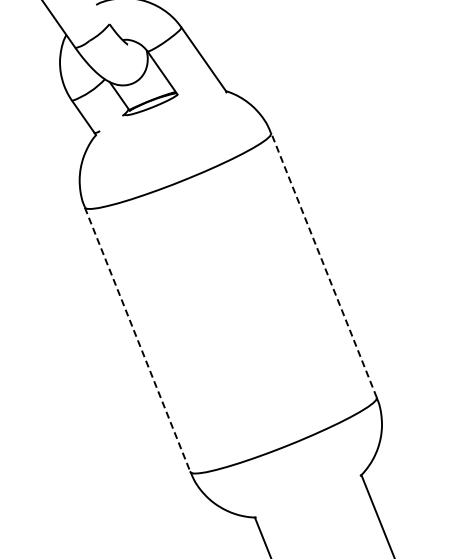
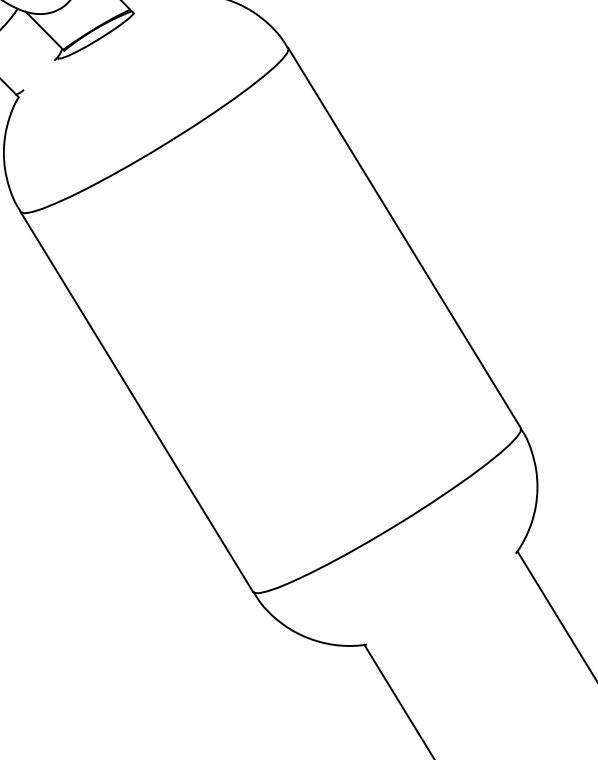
line: (323, 264) -> (403, 236), dashed -> solid
line: (137, 340) -> (136, 402), dashed -> solid

